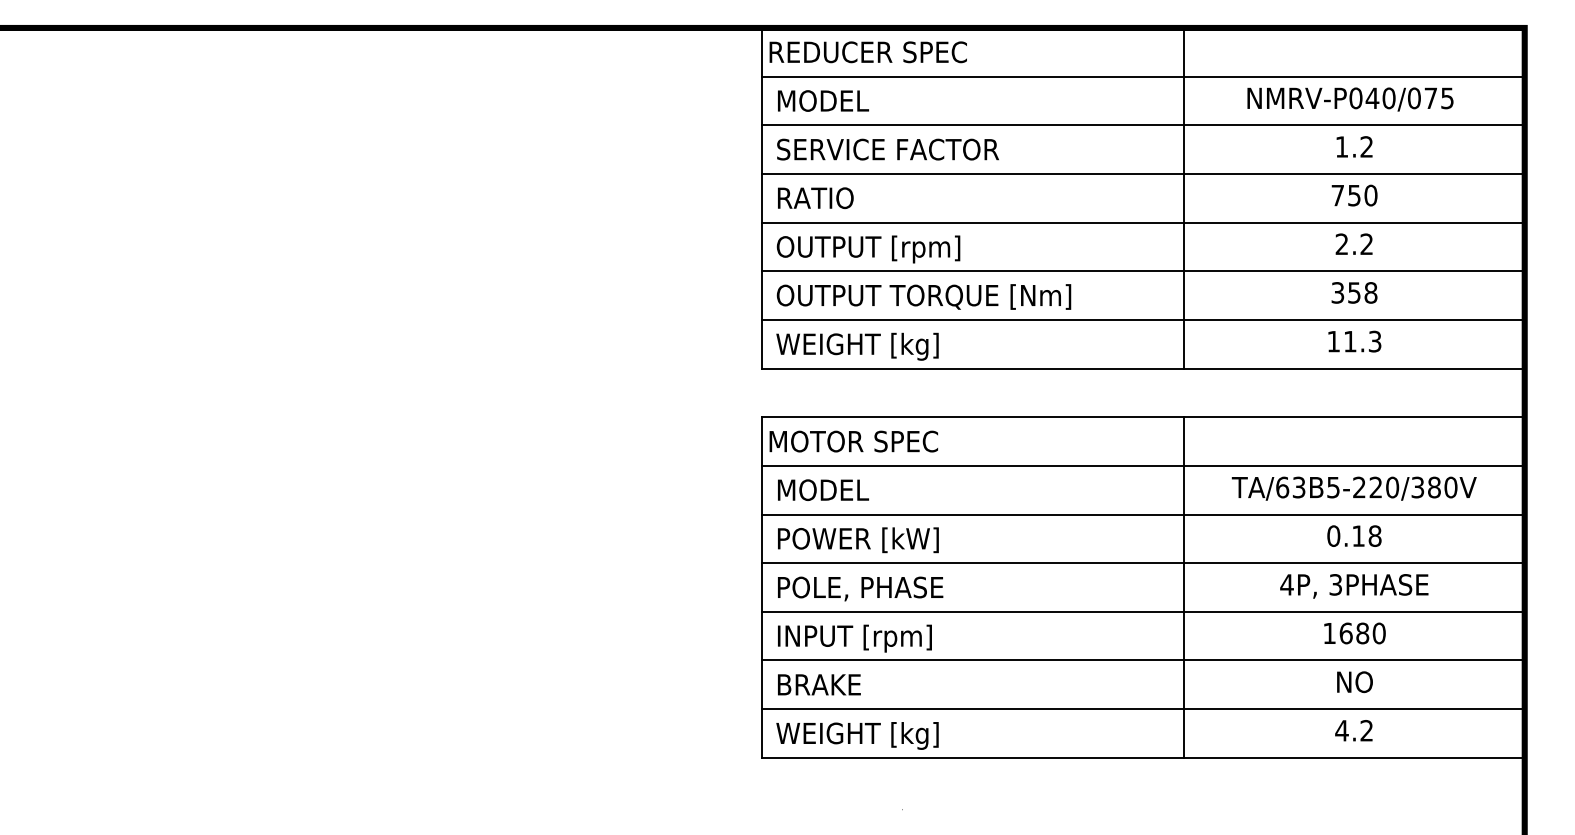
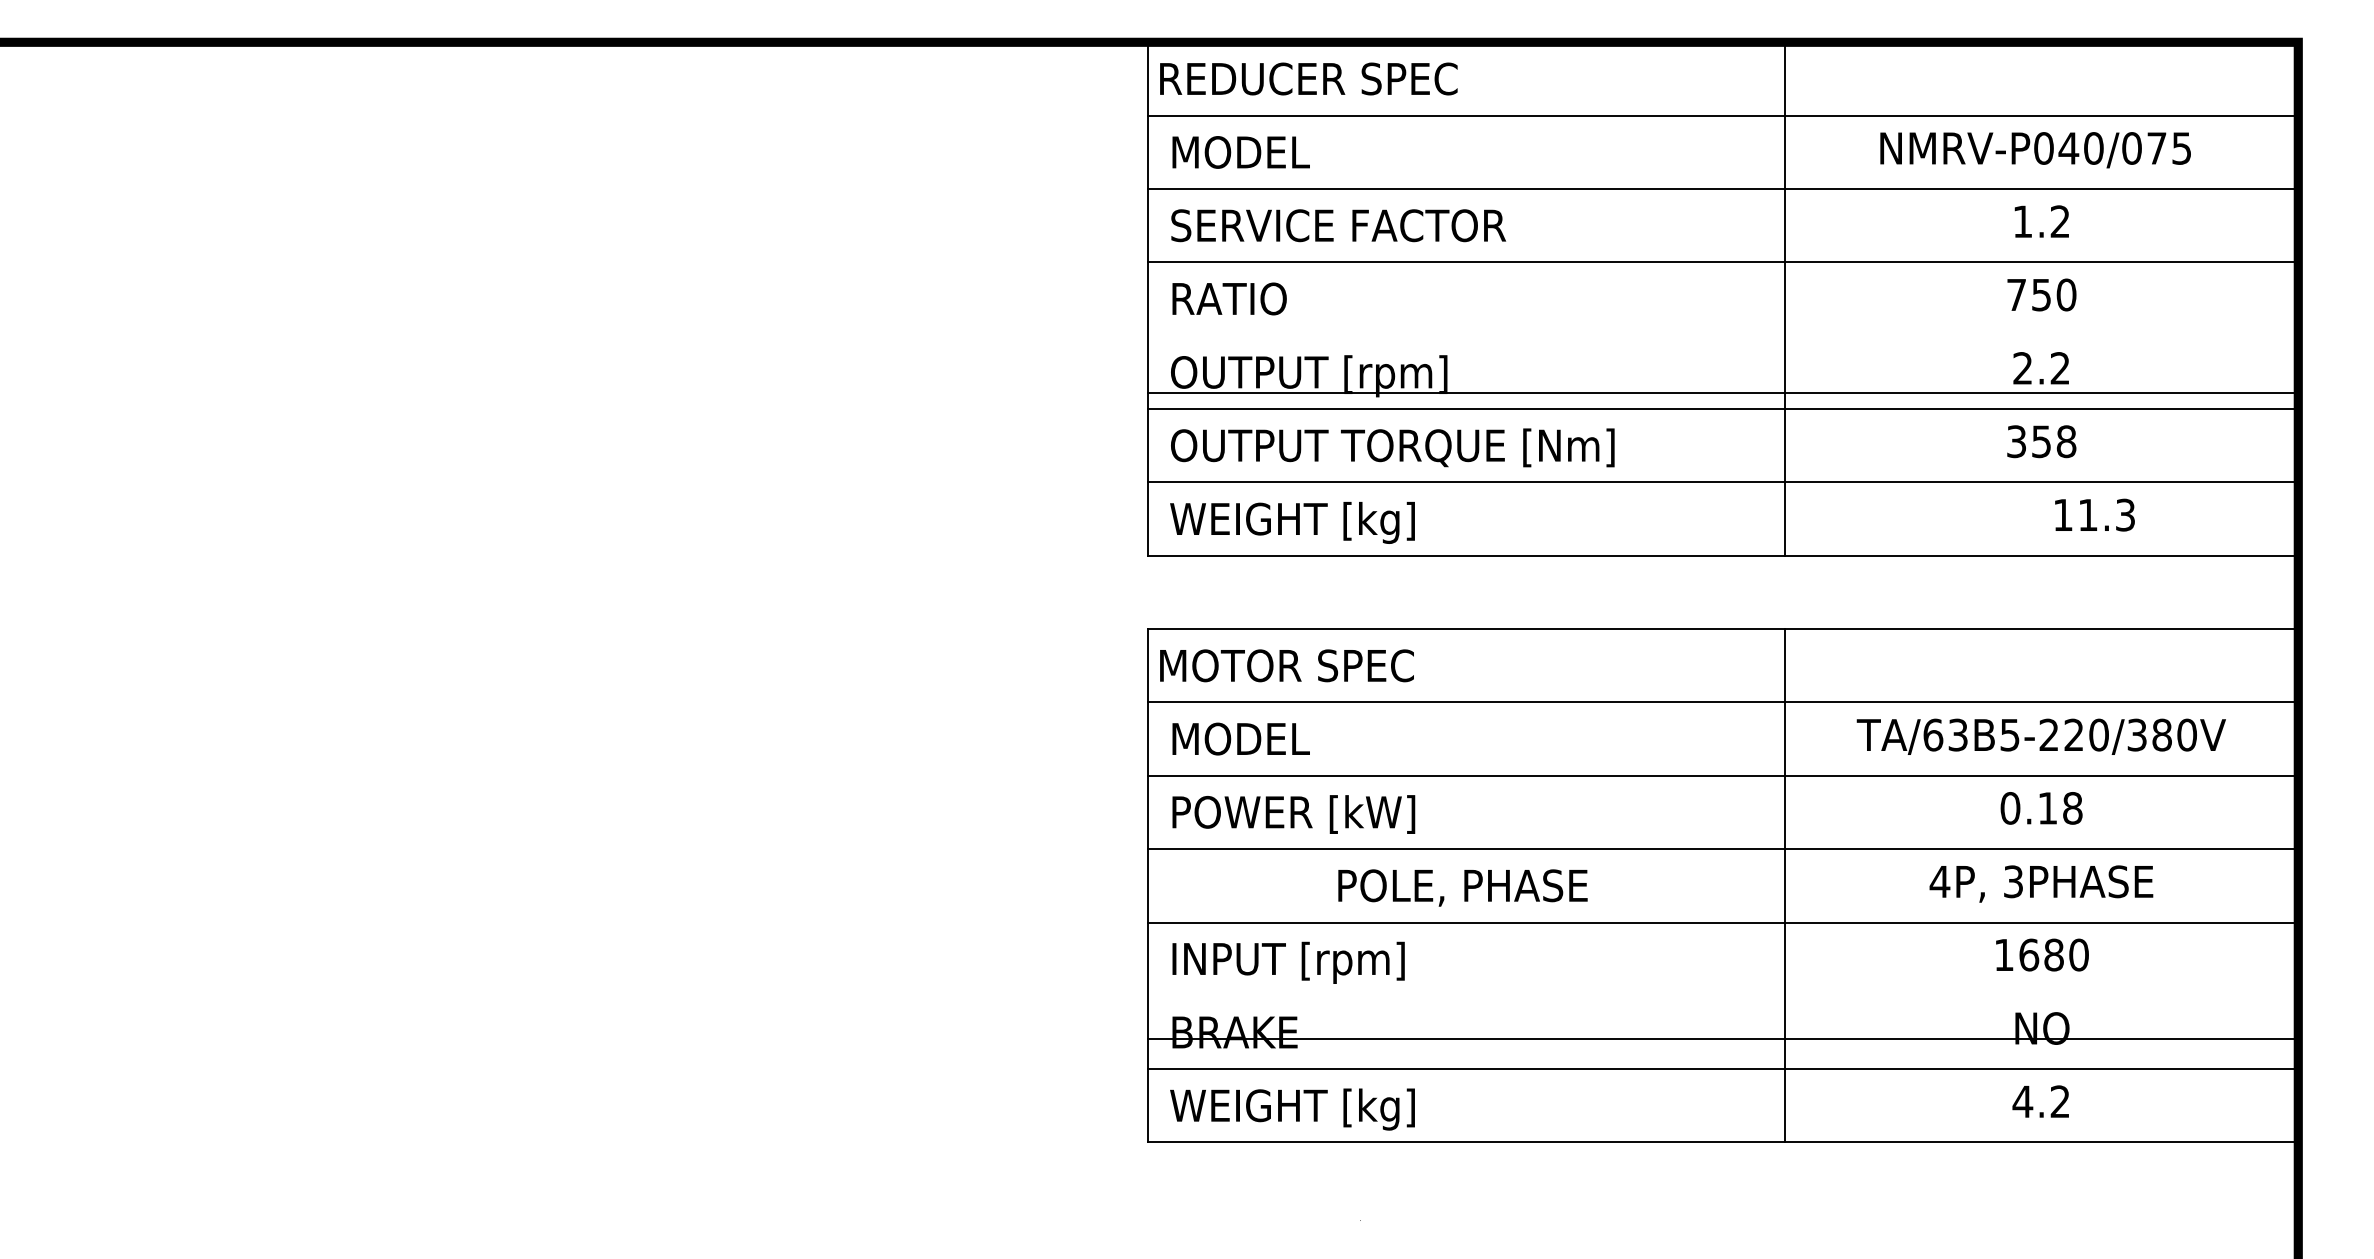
line: (1142, 222) -> (1722, 392), moved
text: (1354, 341) -> (2094, 514), moved
text: (860, 588) -> (1462, 887), moved
line: (1142, 660) -> (1722, 1039), moved

